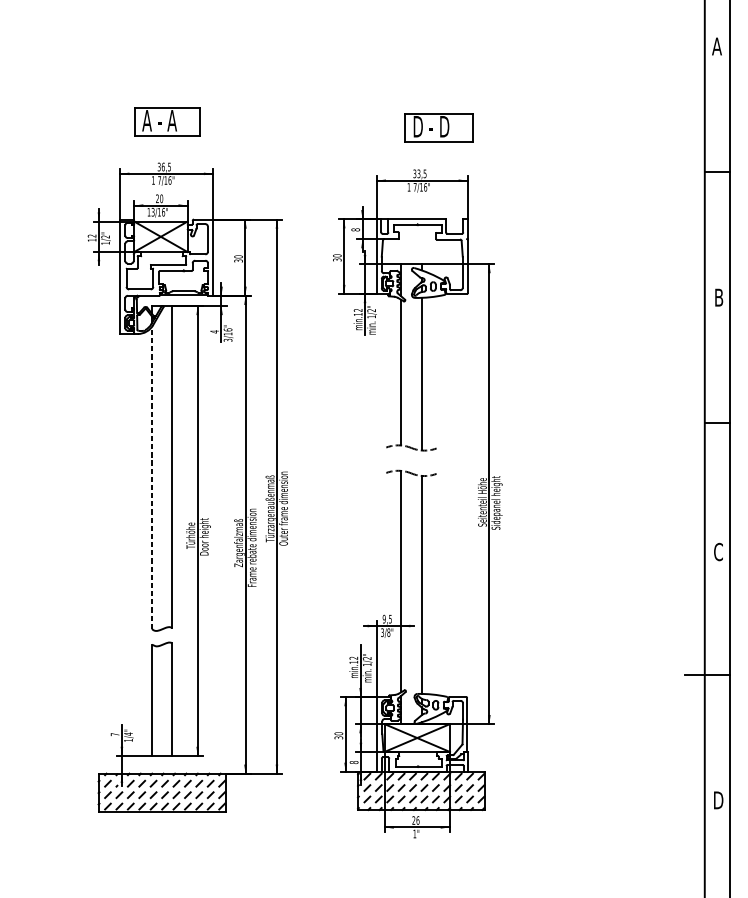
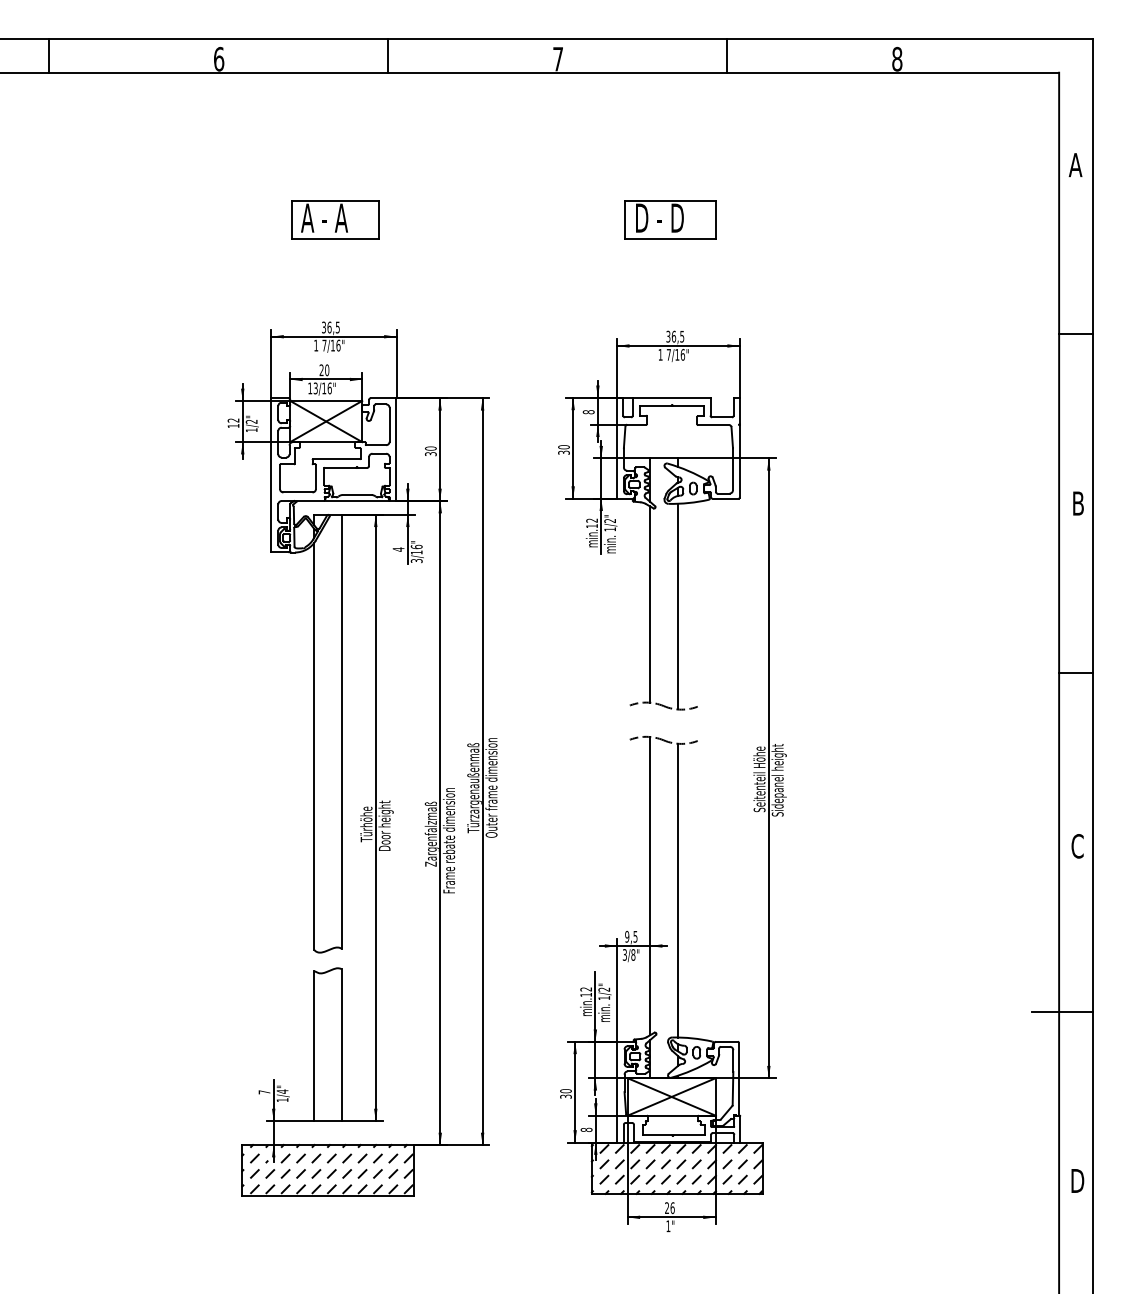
part: (167, 121) -> (335, 219), moved
part: (439, 127) -> (670, 219), moved
text: (418, 173) -> (673, 336), 33,5 -> 36,5
line: (152, 477) -> (314, 746), dashed -> solid

